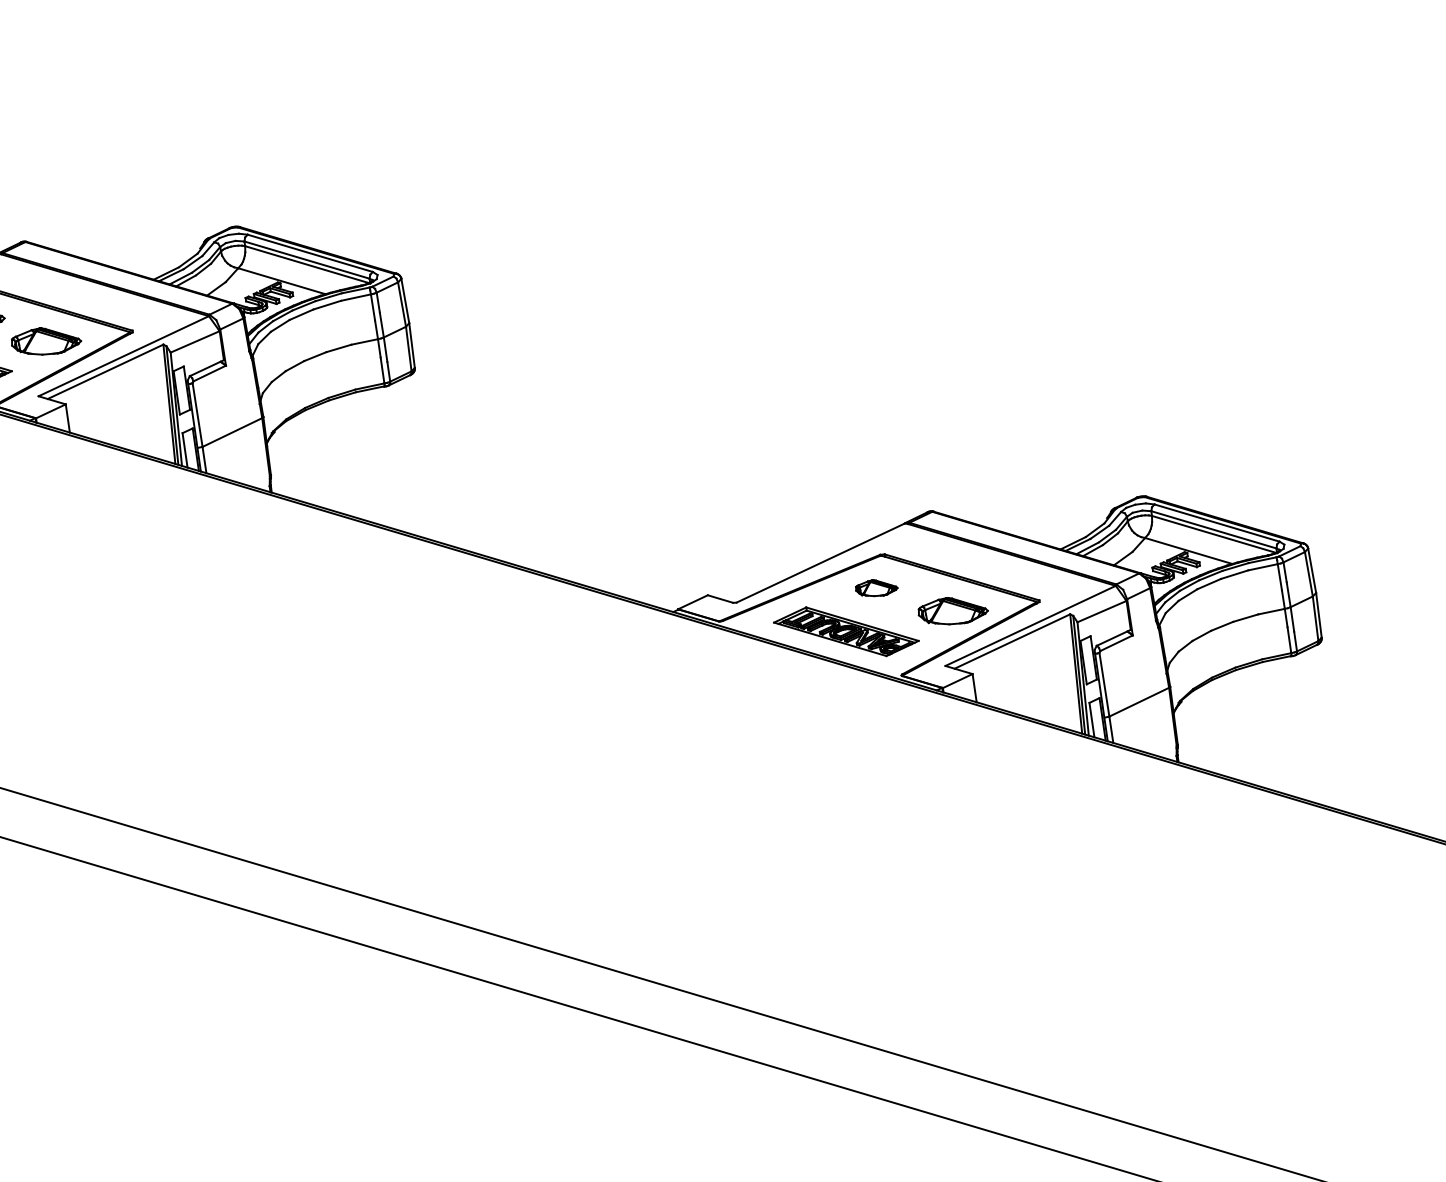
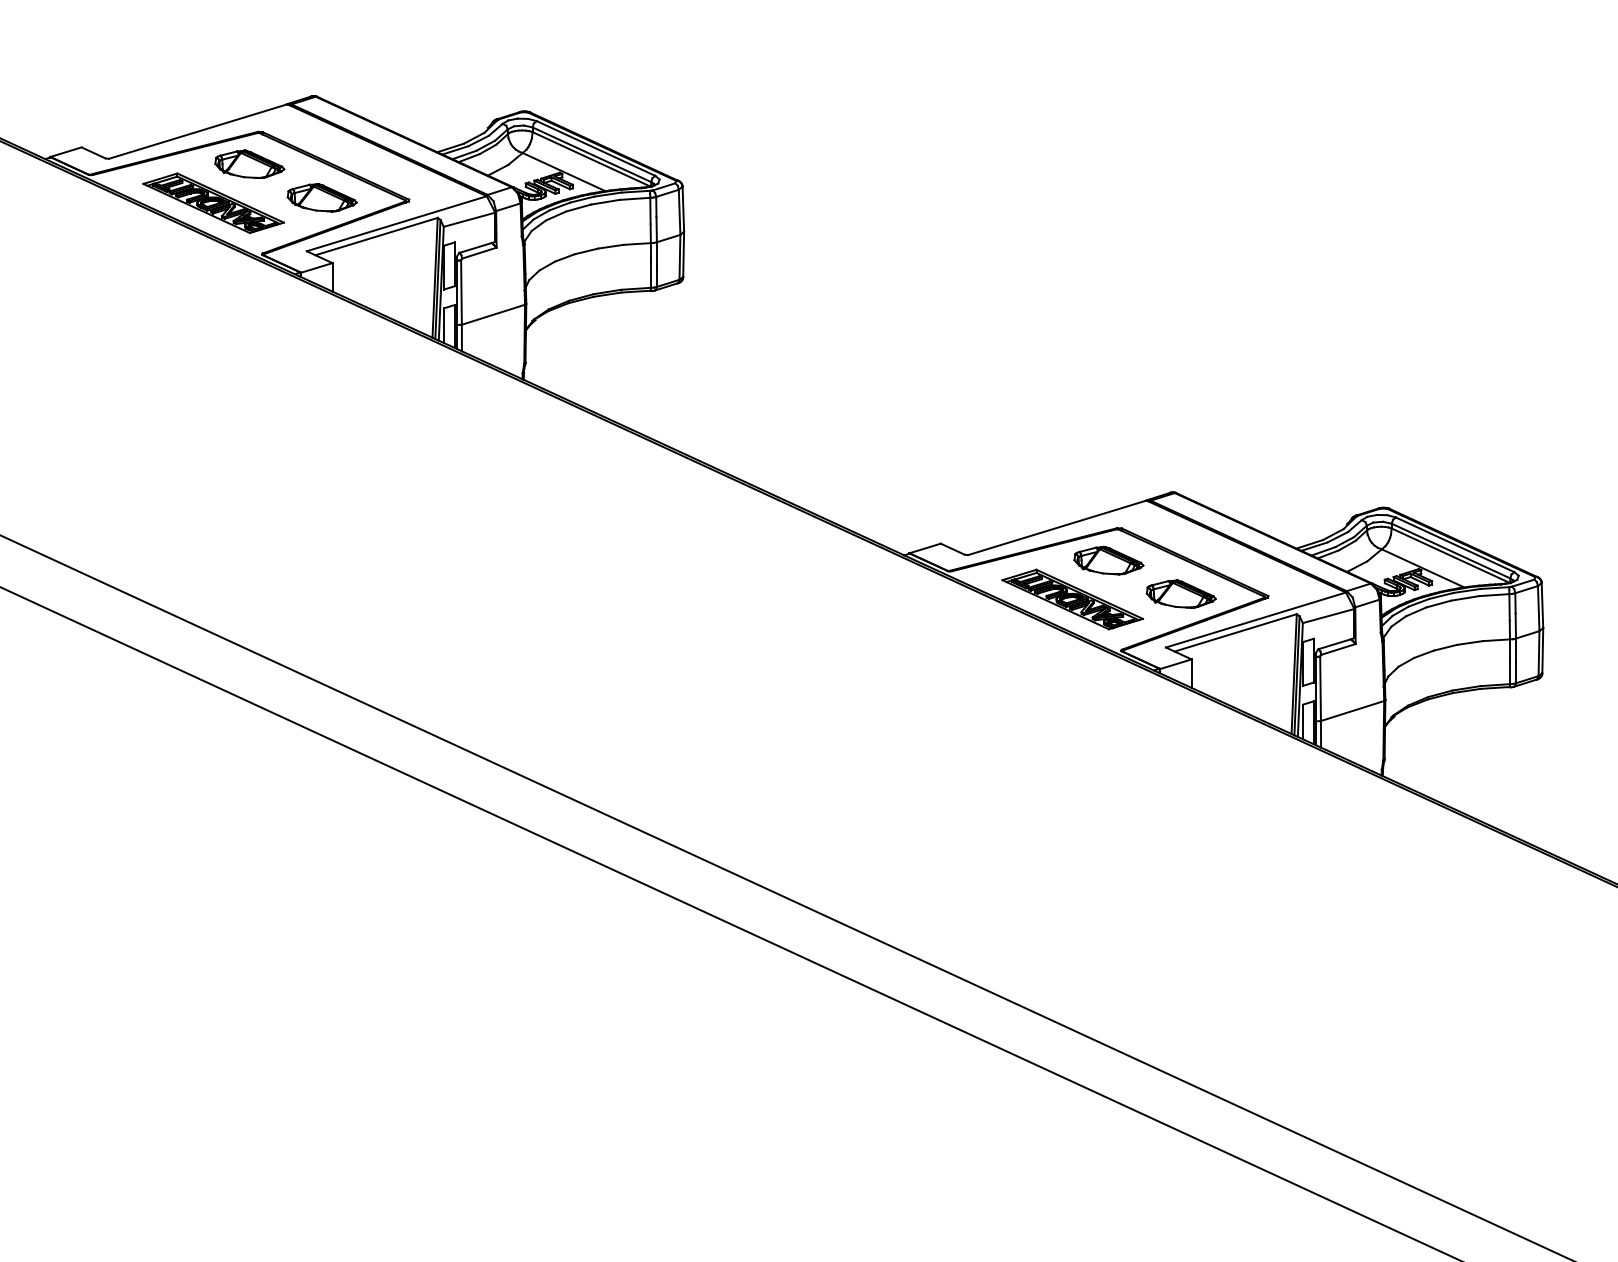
part: (876, 588) -> (1108, 560), size x1.67

